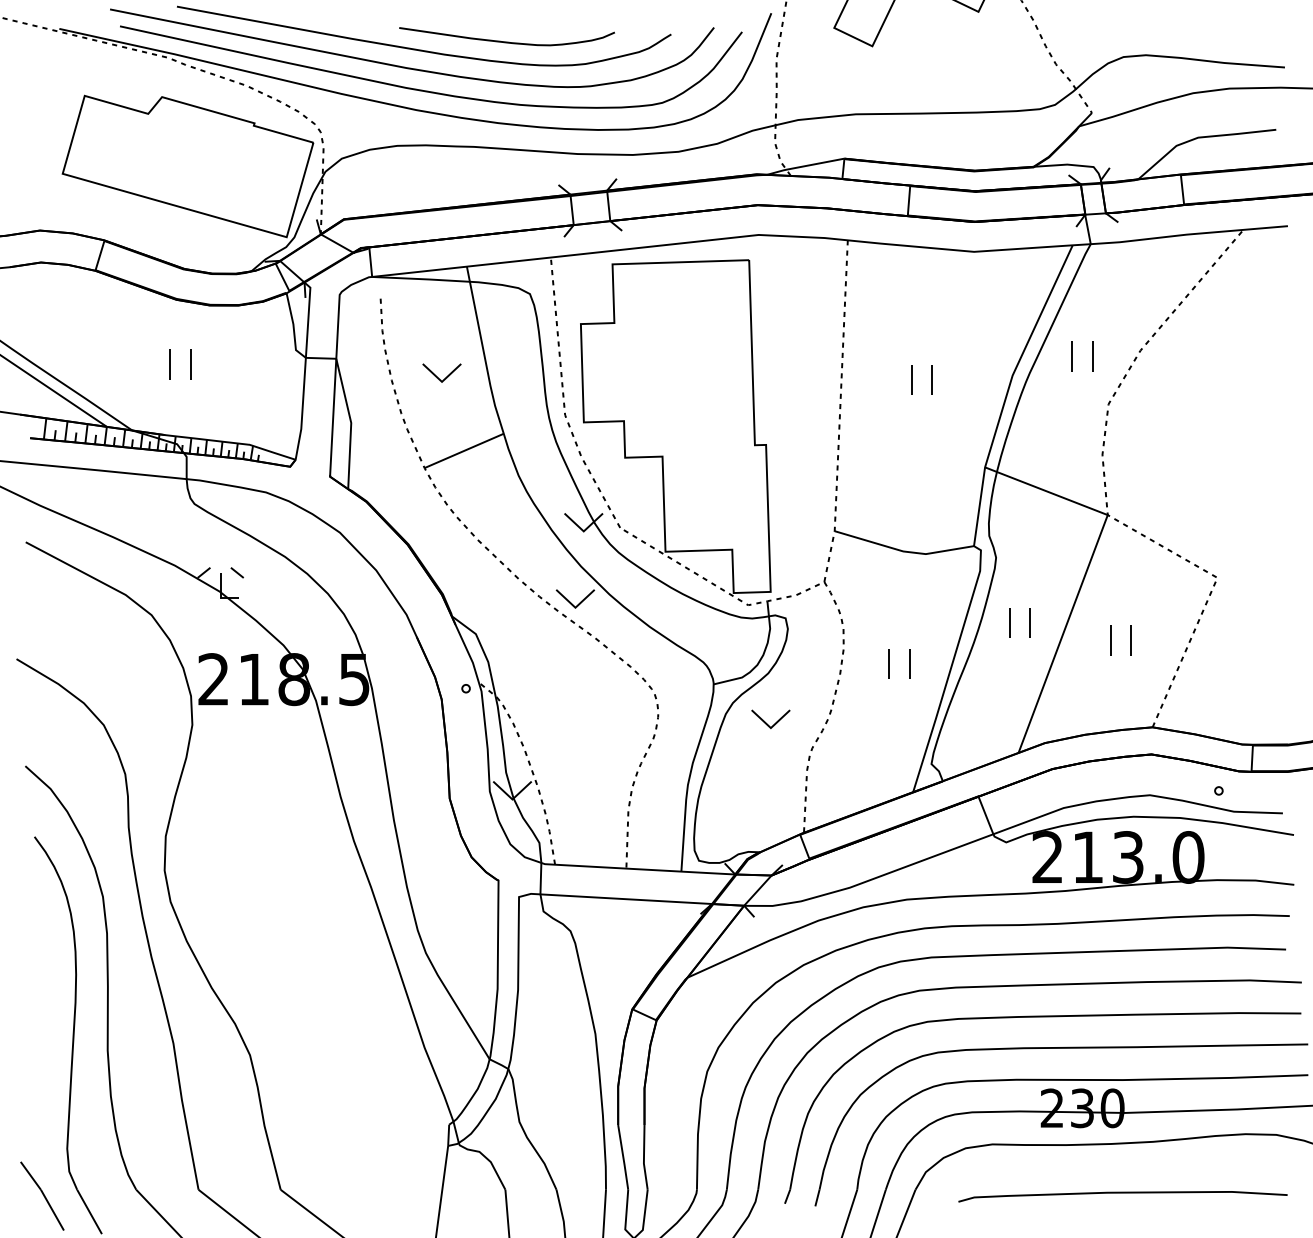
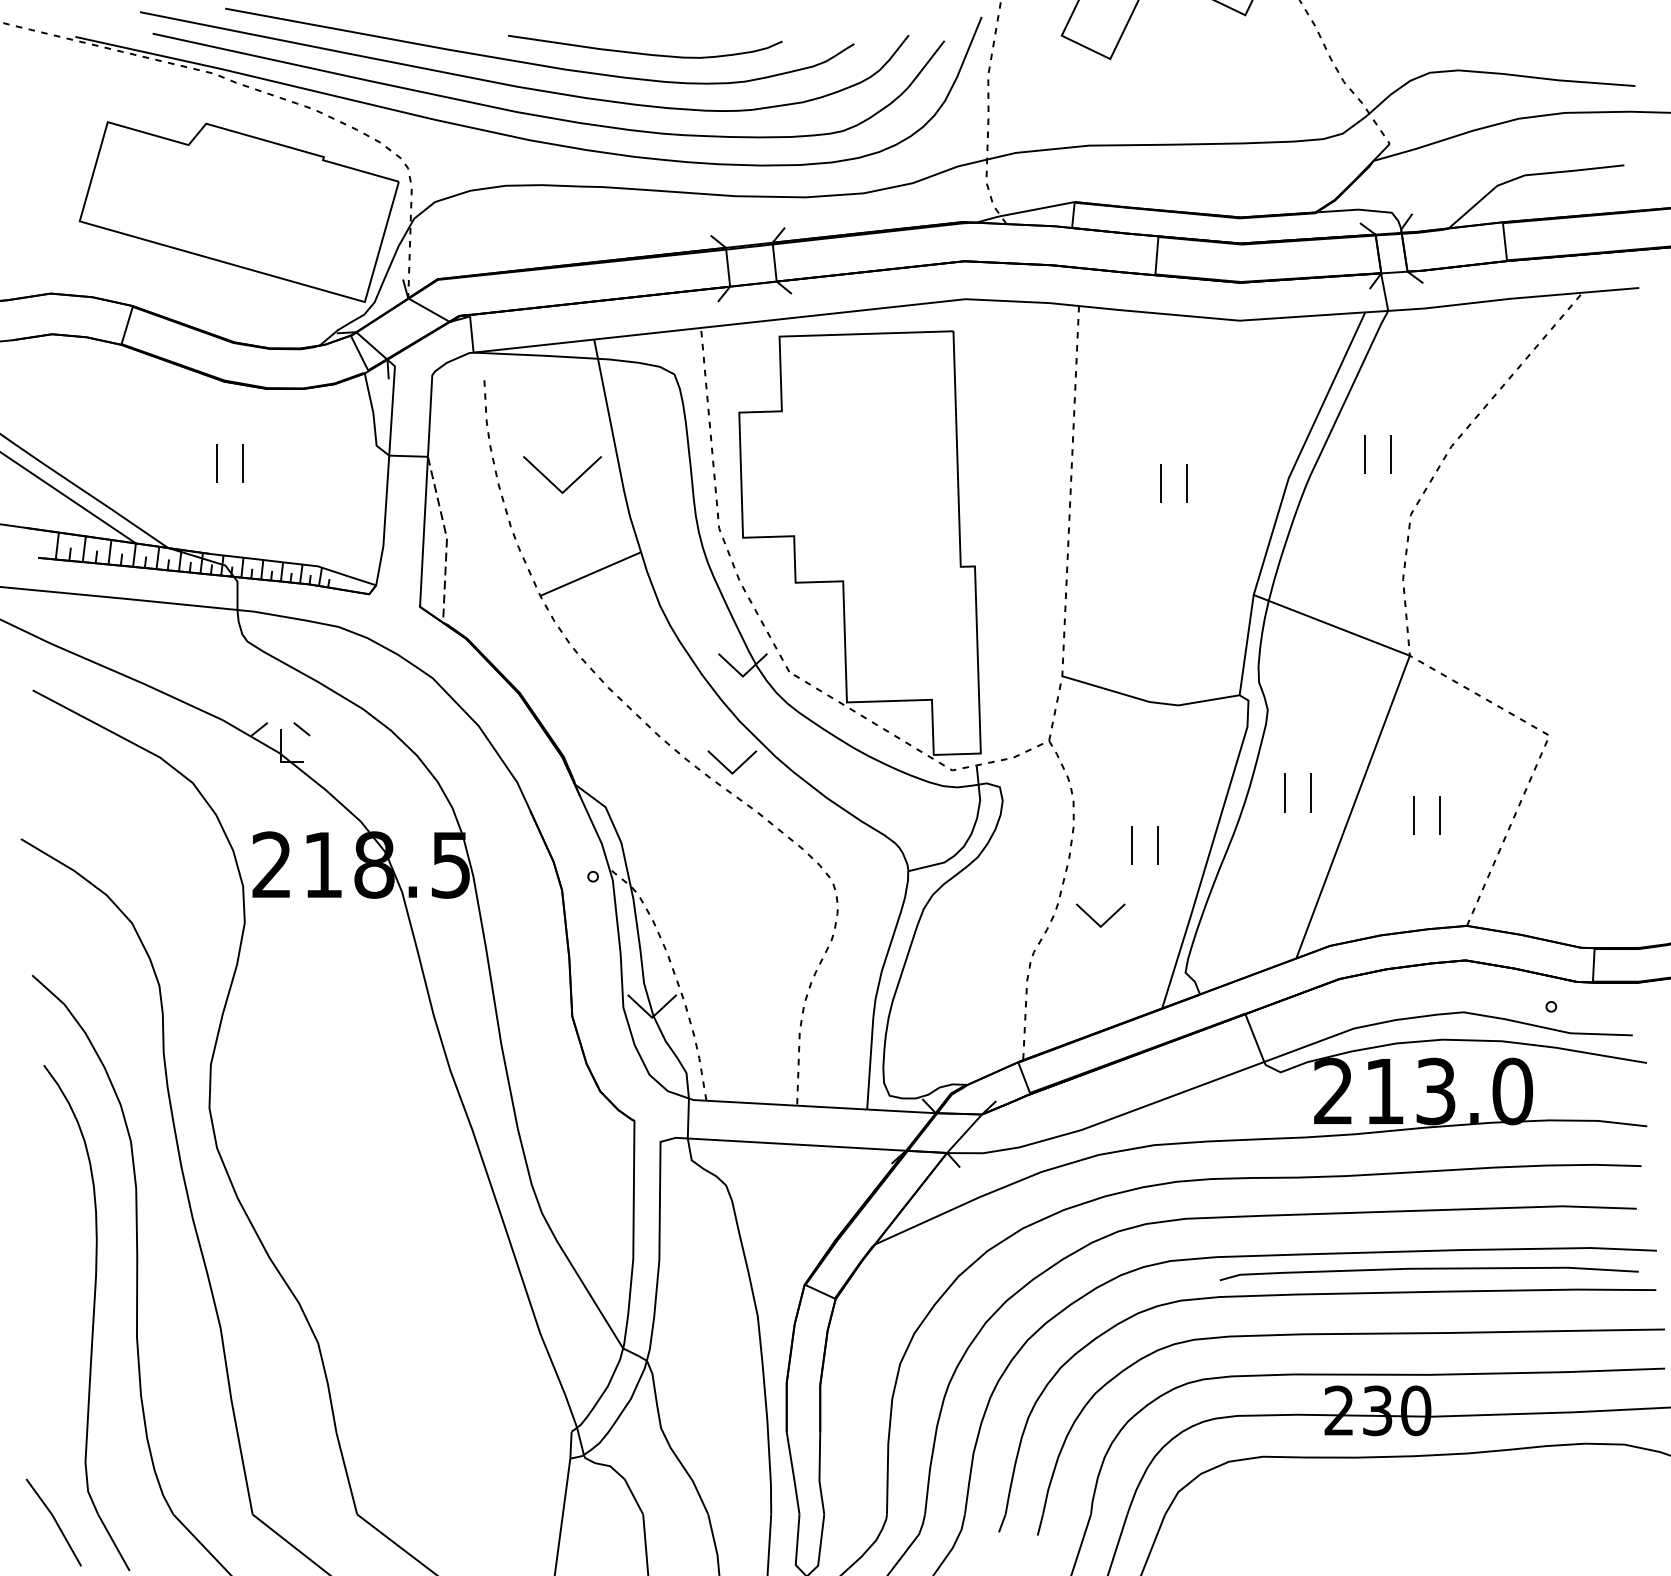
part: (441, 372) -> (561, 474), size x1.6
line: (351, 423) -> (447, 539), solid -> dashed
part: (770, 719) -> (1100, 915), moved
curve: (1122, 1193) -> (1428, 1269), moved

